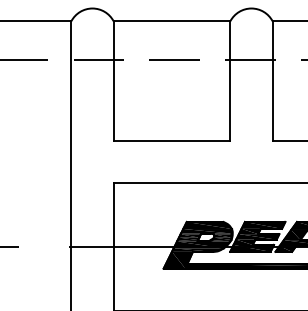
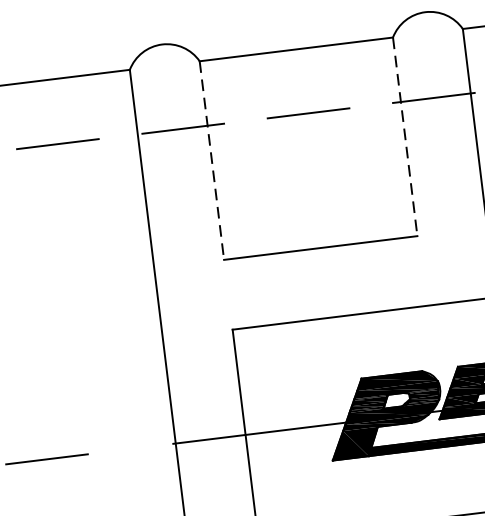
line: (113, 81) -> (211, 161), solid -> dashed
line: (230, 81) -> (405, 137), solid -> dashed

